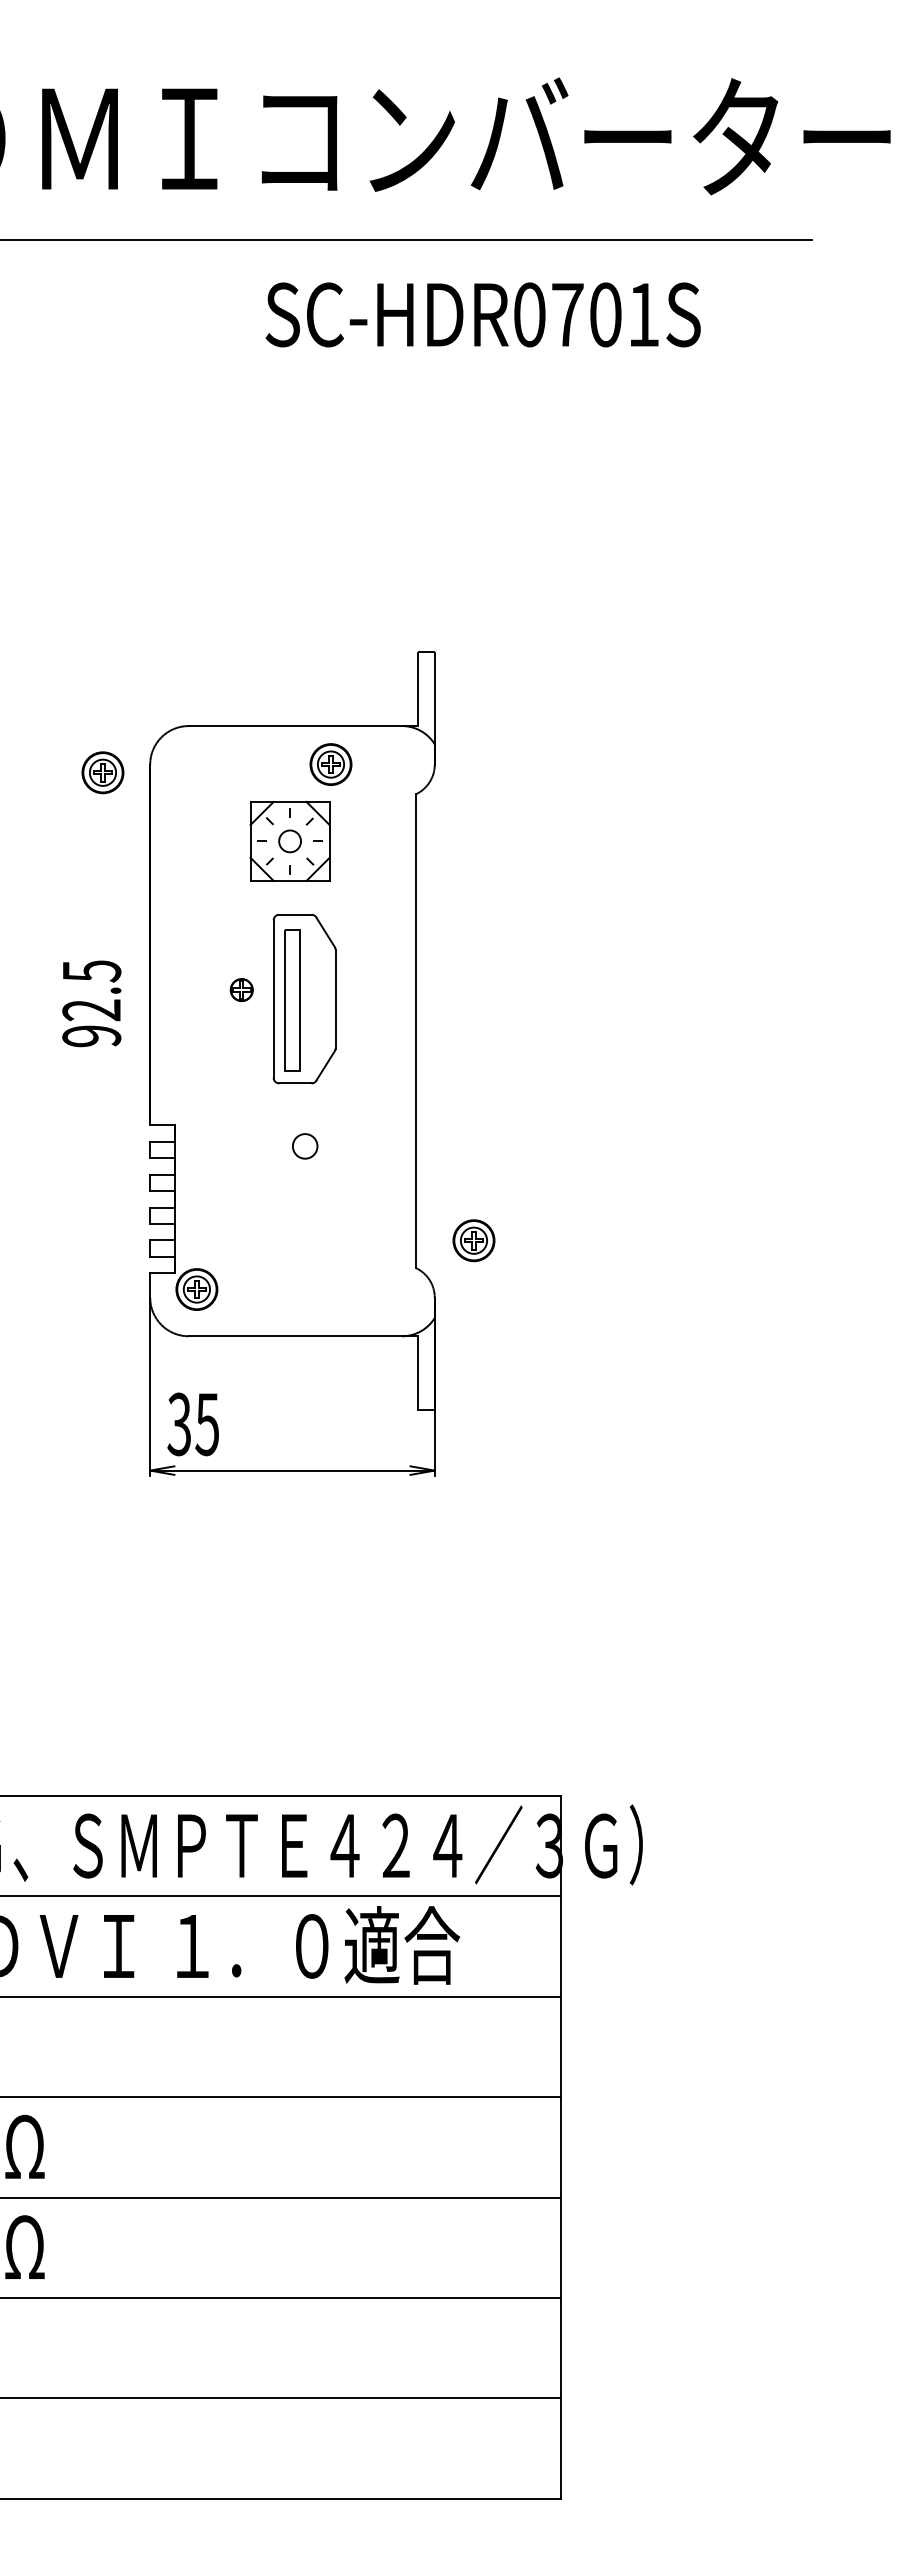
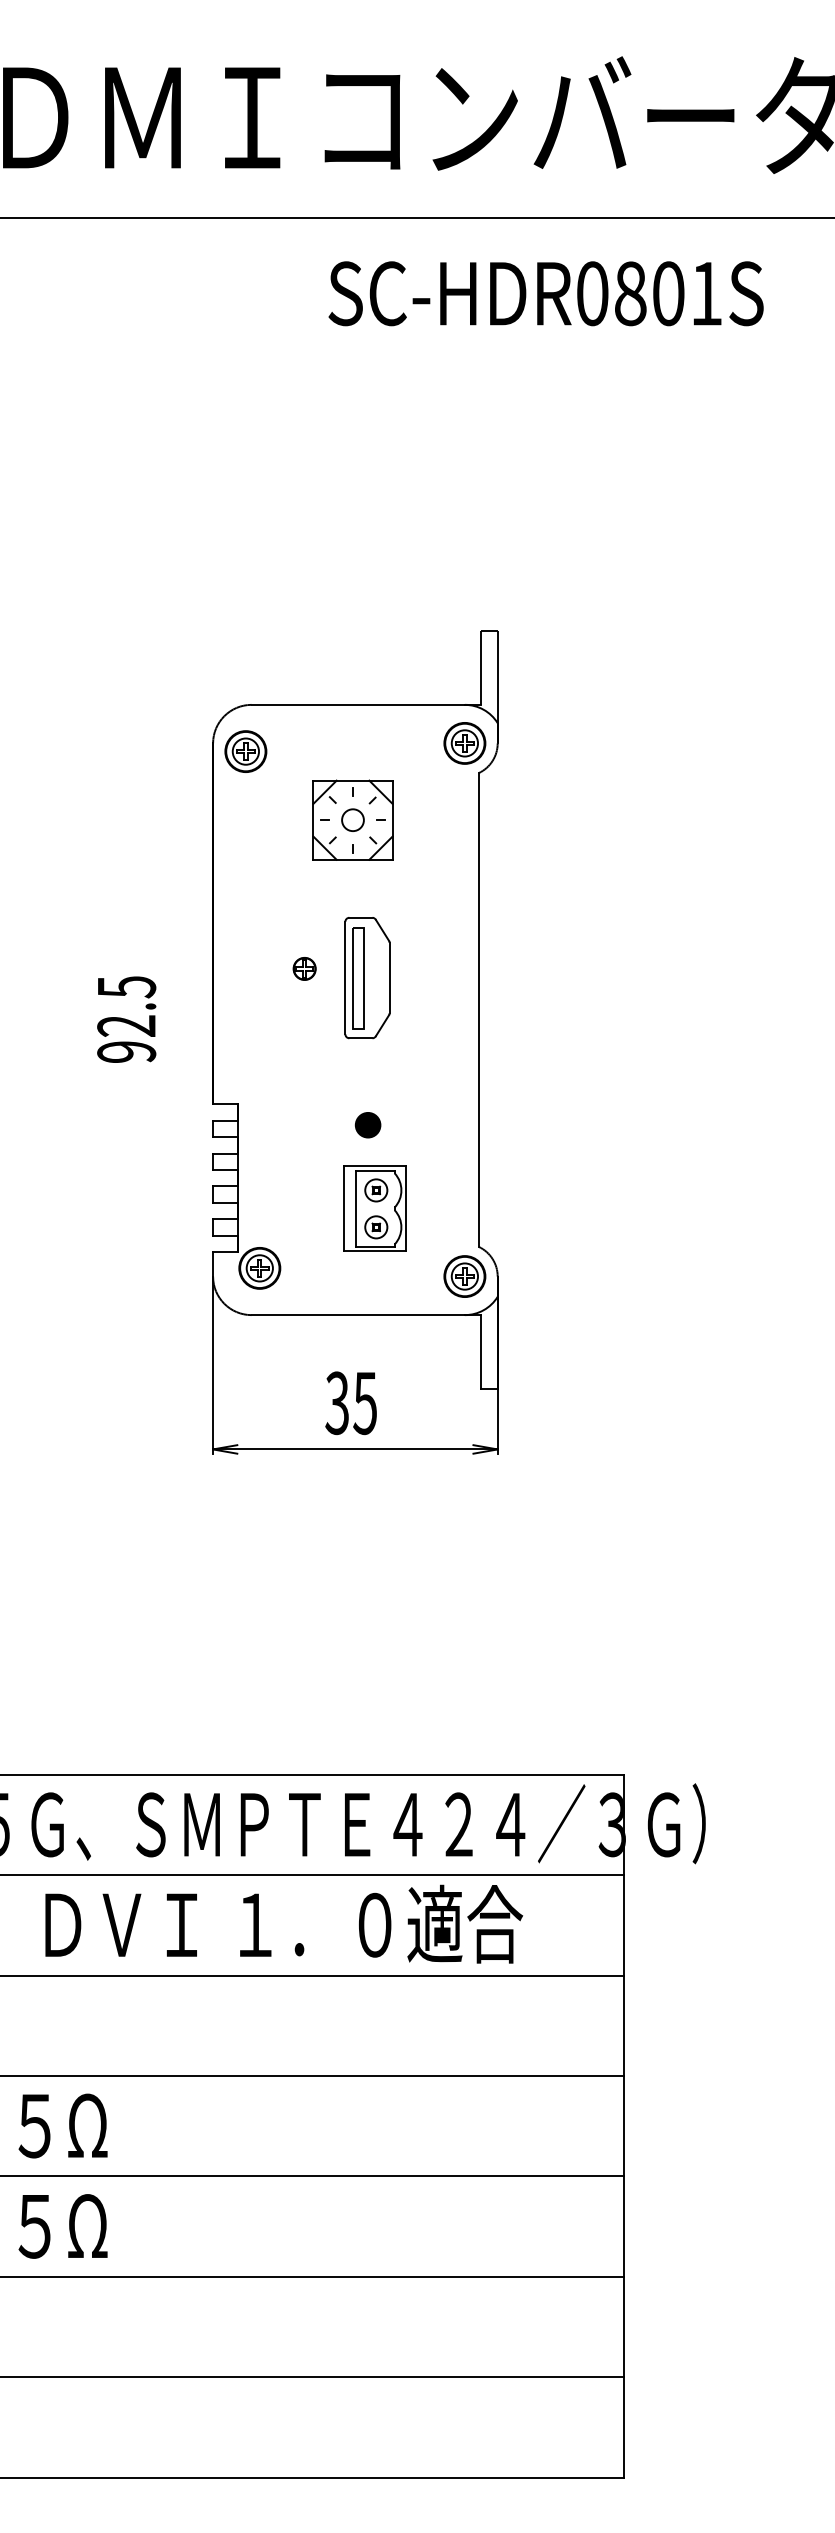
text: (567, 314) -> (630, 293), SC-HDR0701S -> SC-HDR0801S
part: (330, 764) -> (464, 743), moved
part: (102, 772) -> (245, 751), moved
part: (304, 999) -> (367, 978), size x0.71
text: (91, 1003) -> (126, 1019), moved
fill: (304, 1146) -> (367, 1125), added
part: (312, 1230) -> (375, 1209), added
part: (473, 1240) -> (464, 1276), moved
text: (192, 1424) -> (350, 1403), moved

